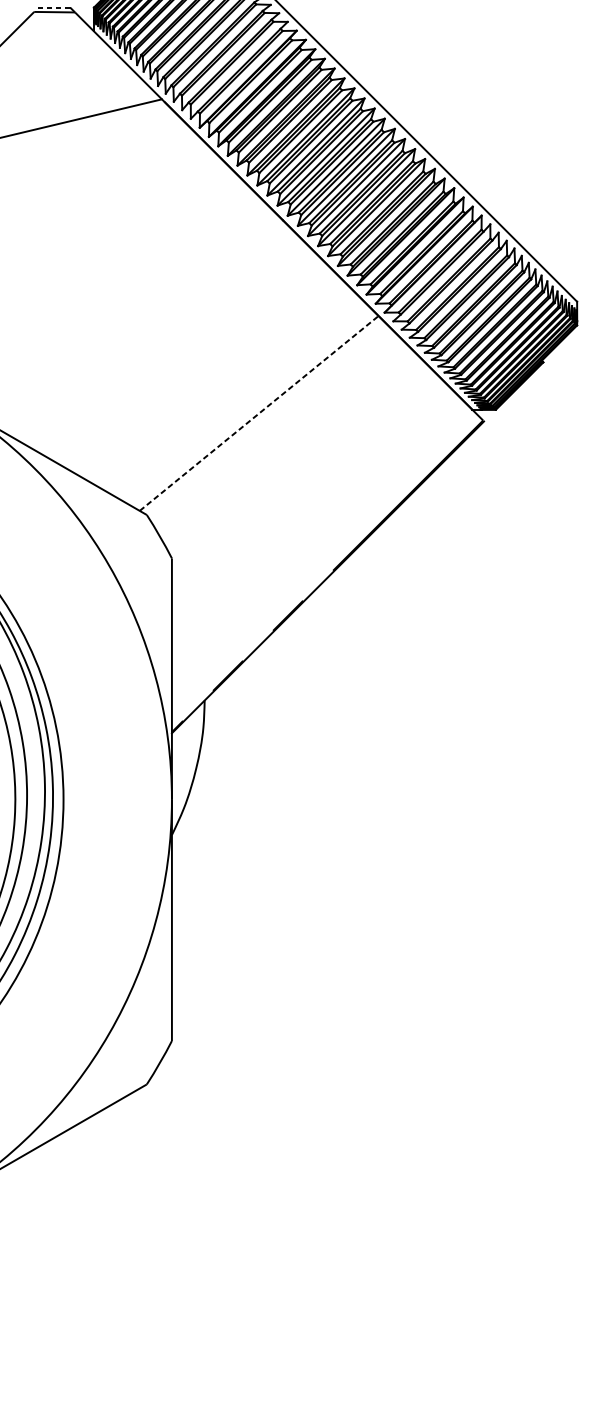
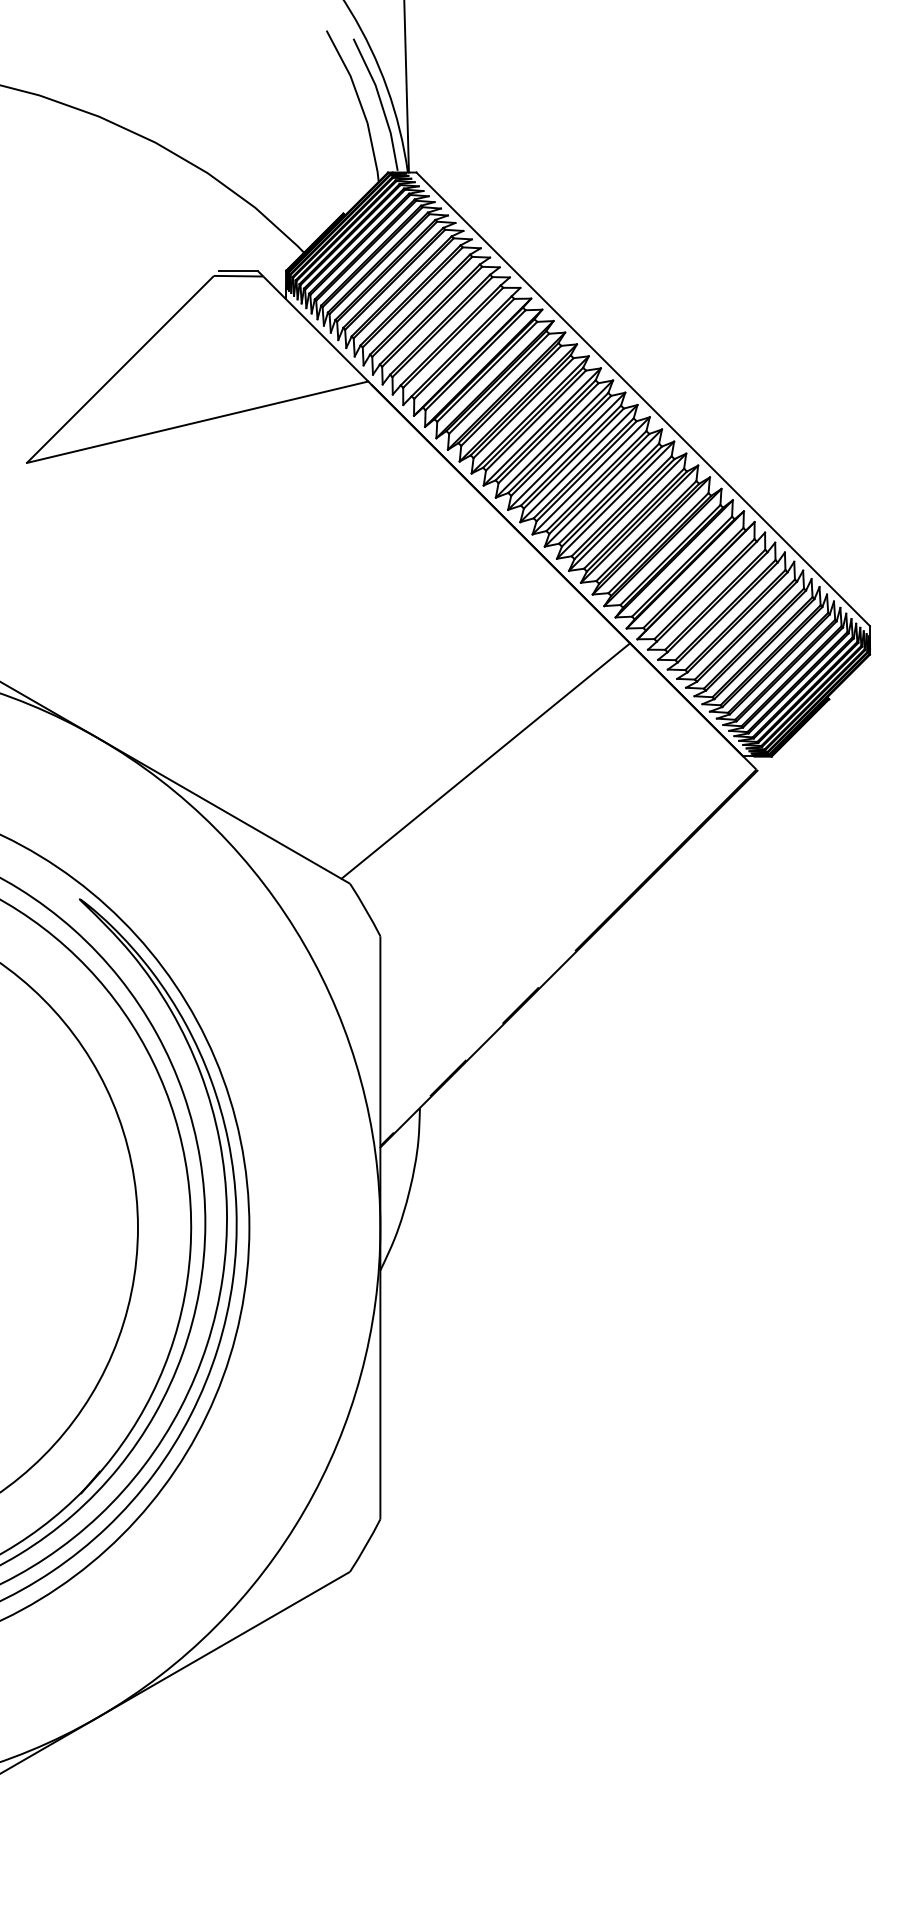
line: (54, 7) -> (238, 270), dashed -> solid
line: (259, 412) -> (486, 760), dashed -> solid

